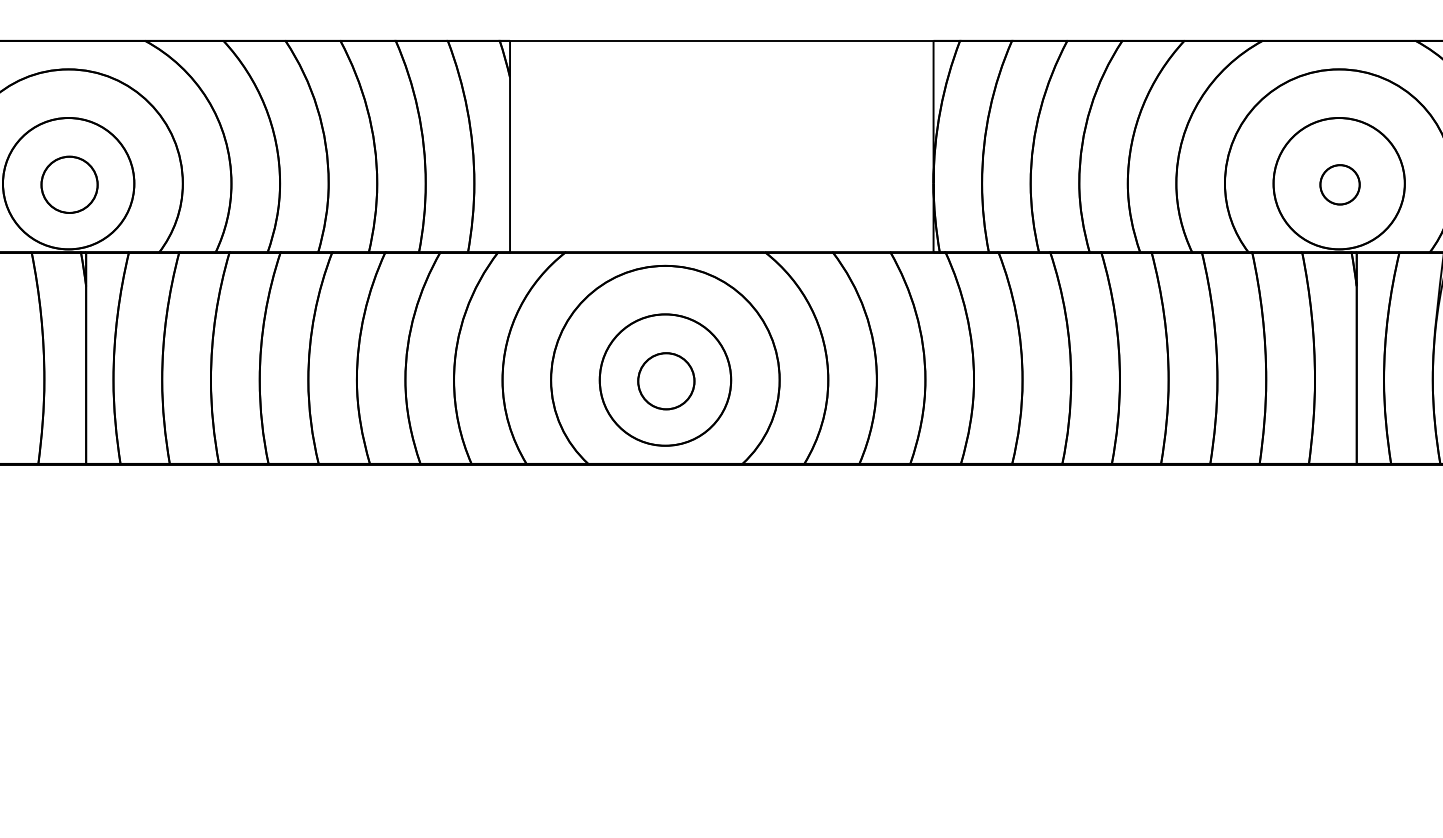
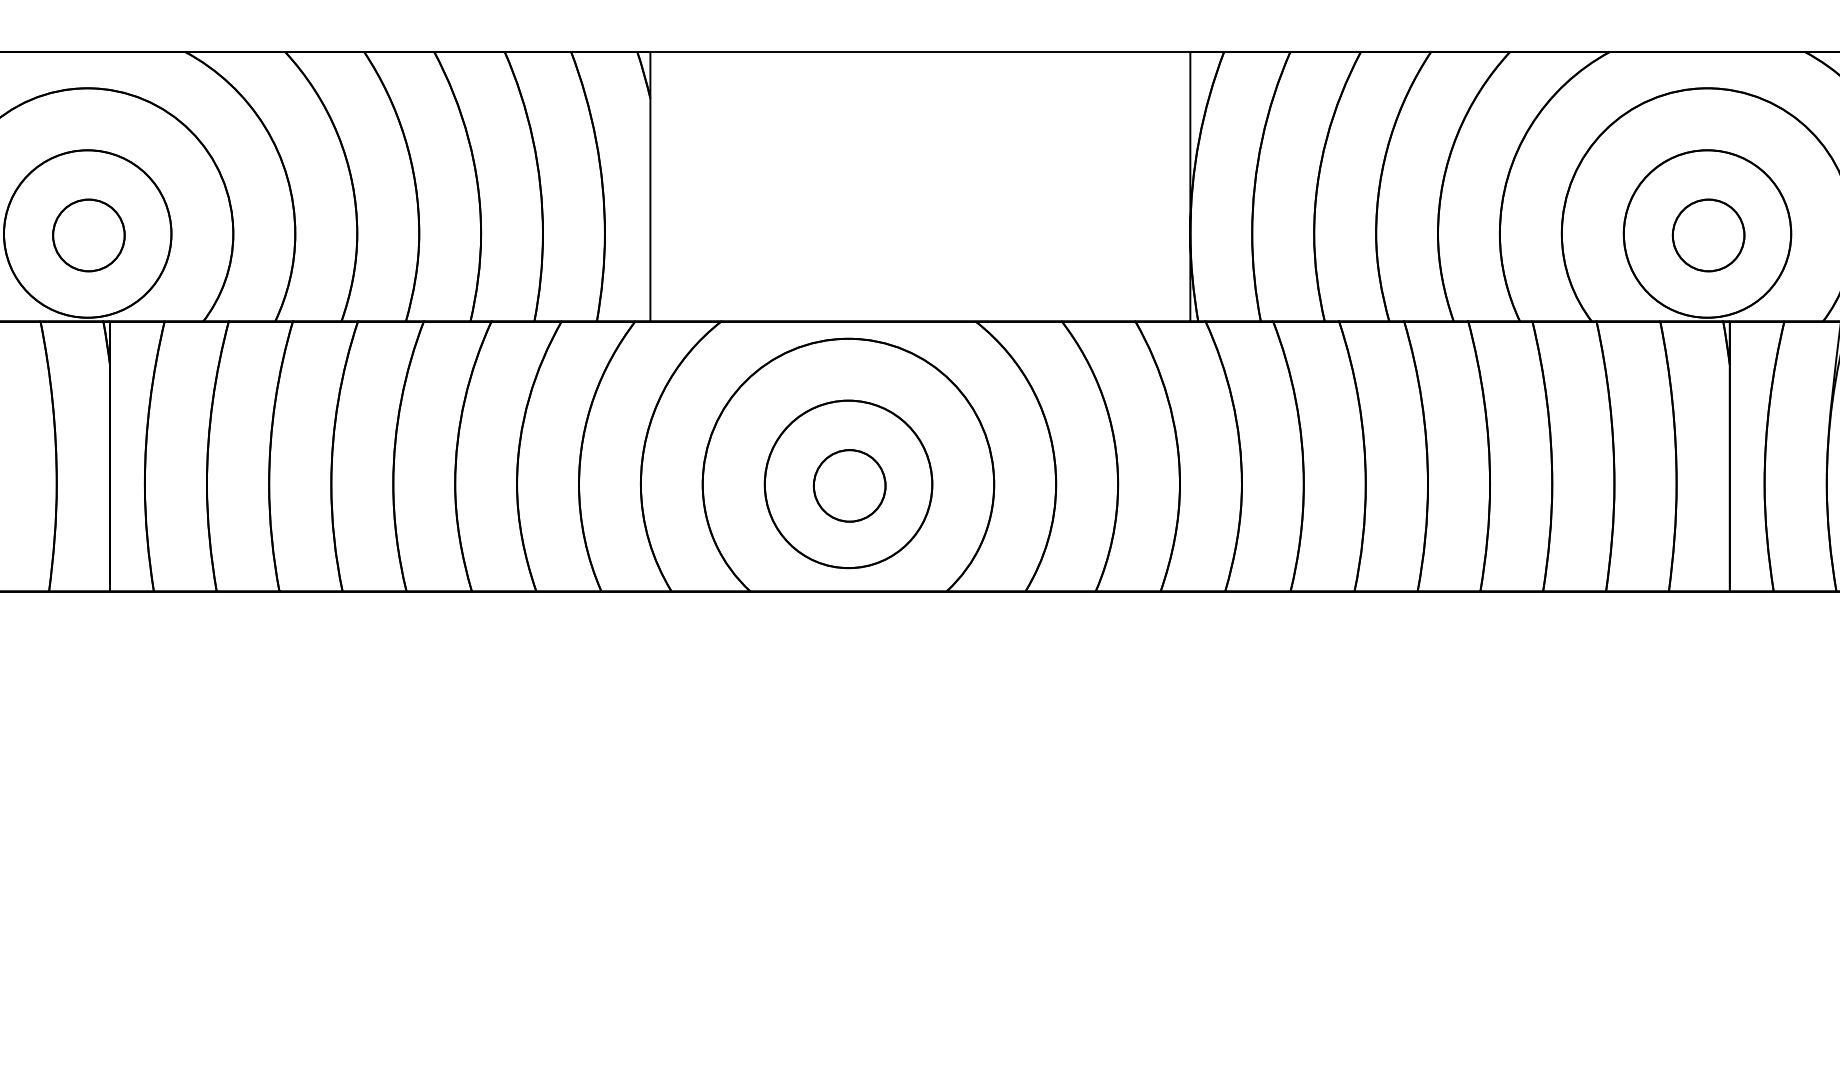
part: (1339, 184) -> (1708, 235), size x1.43

